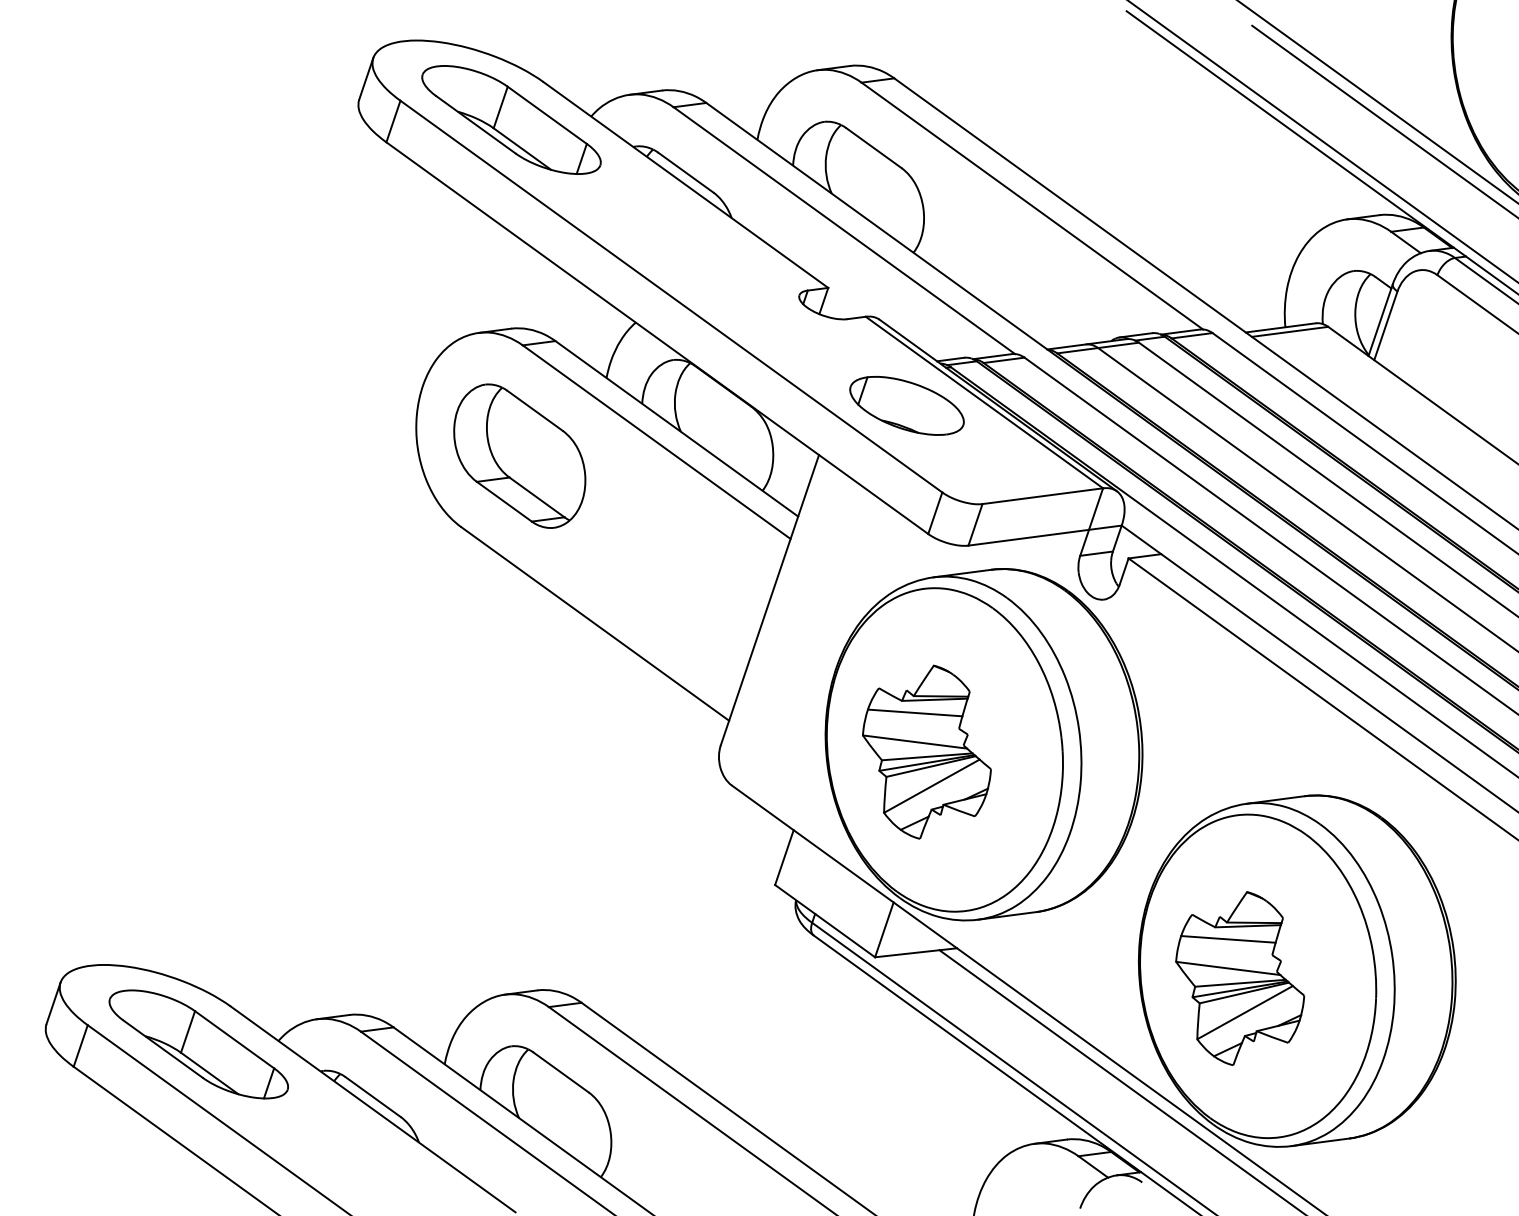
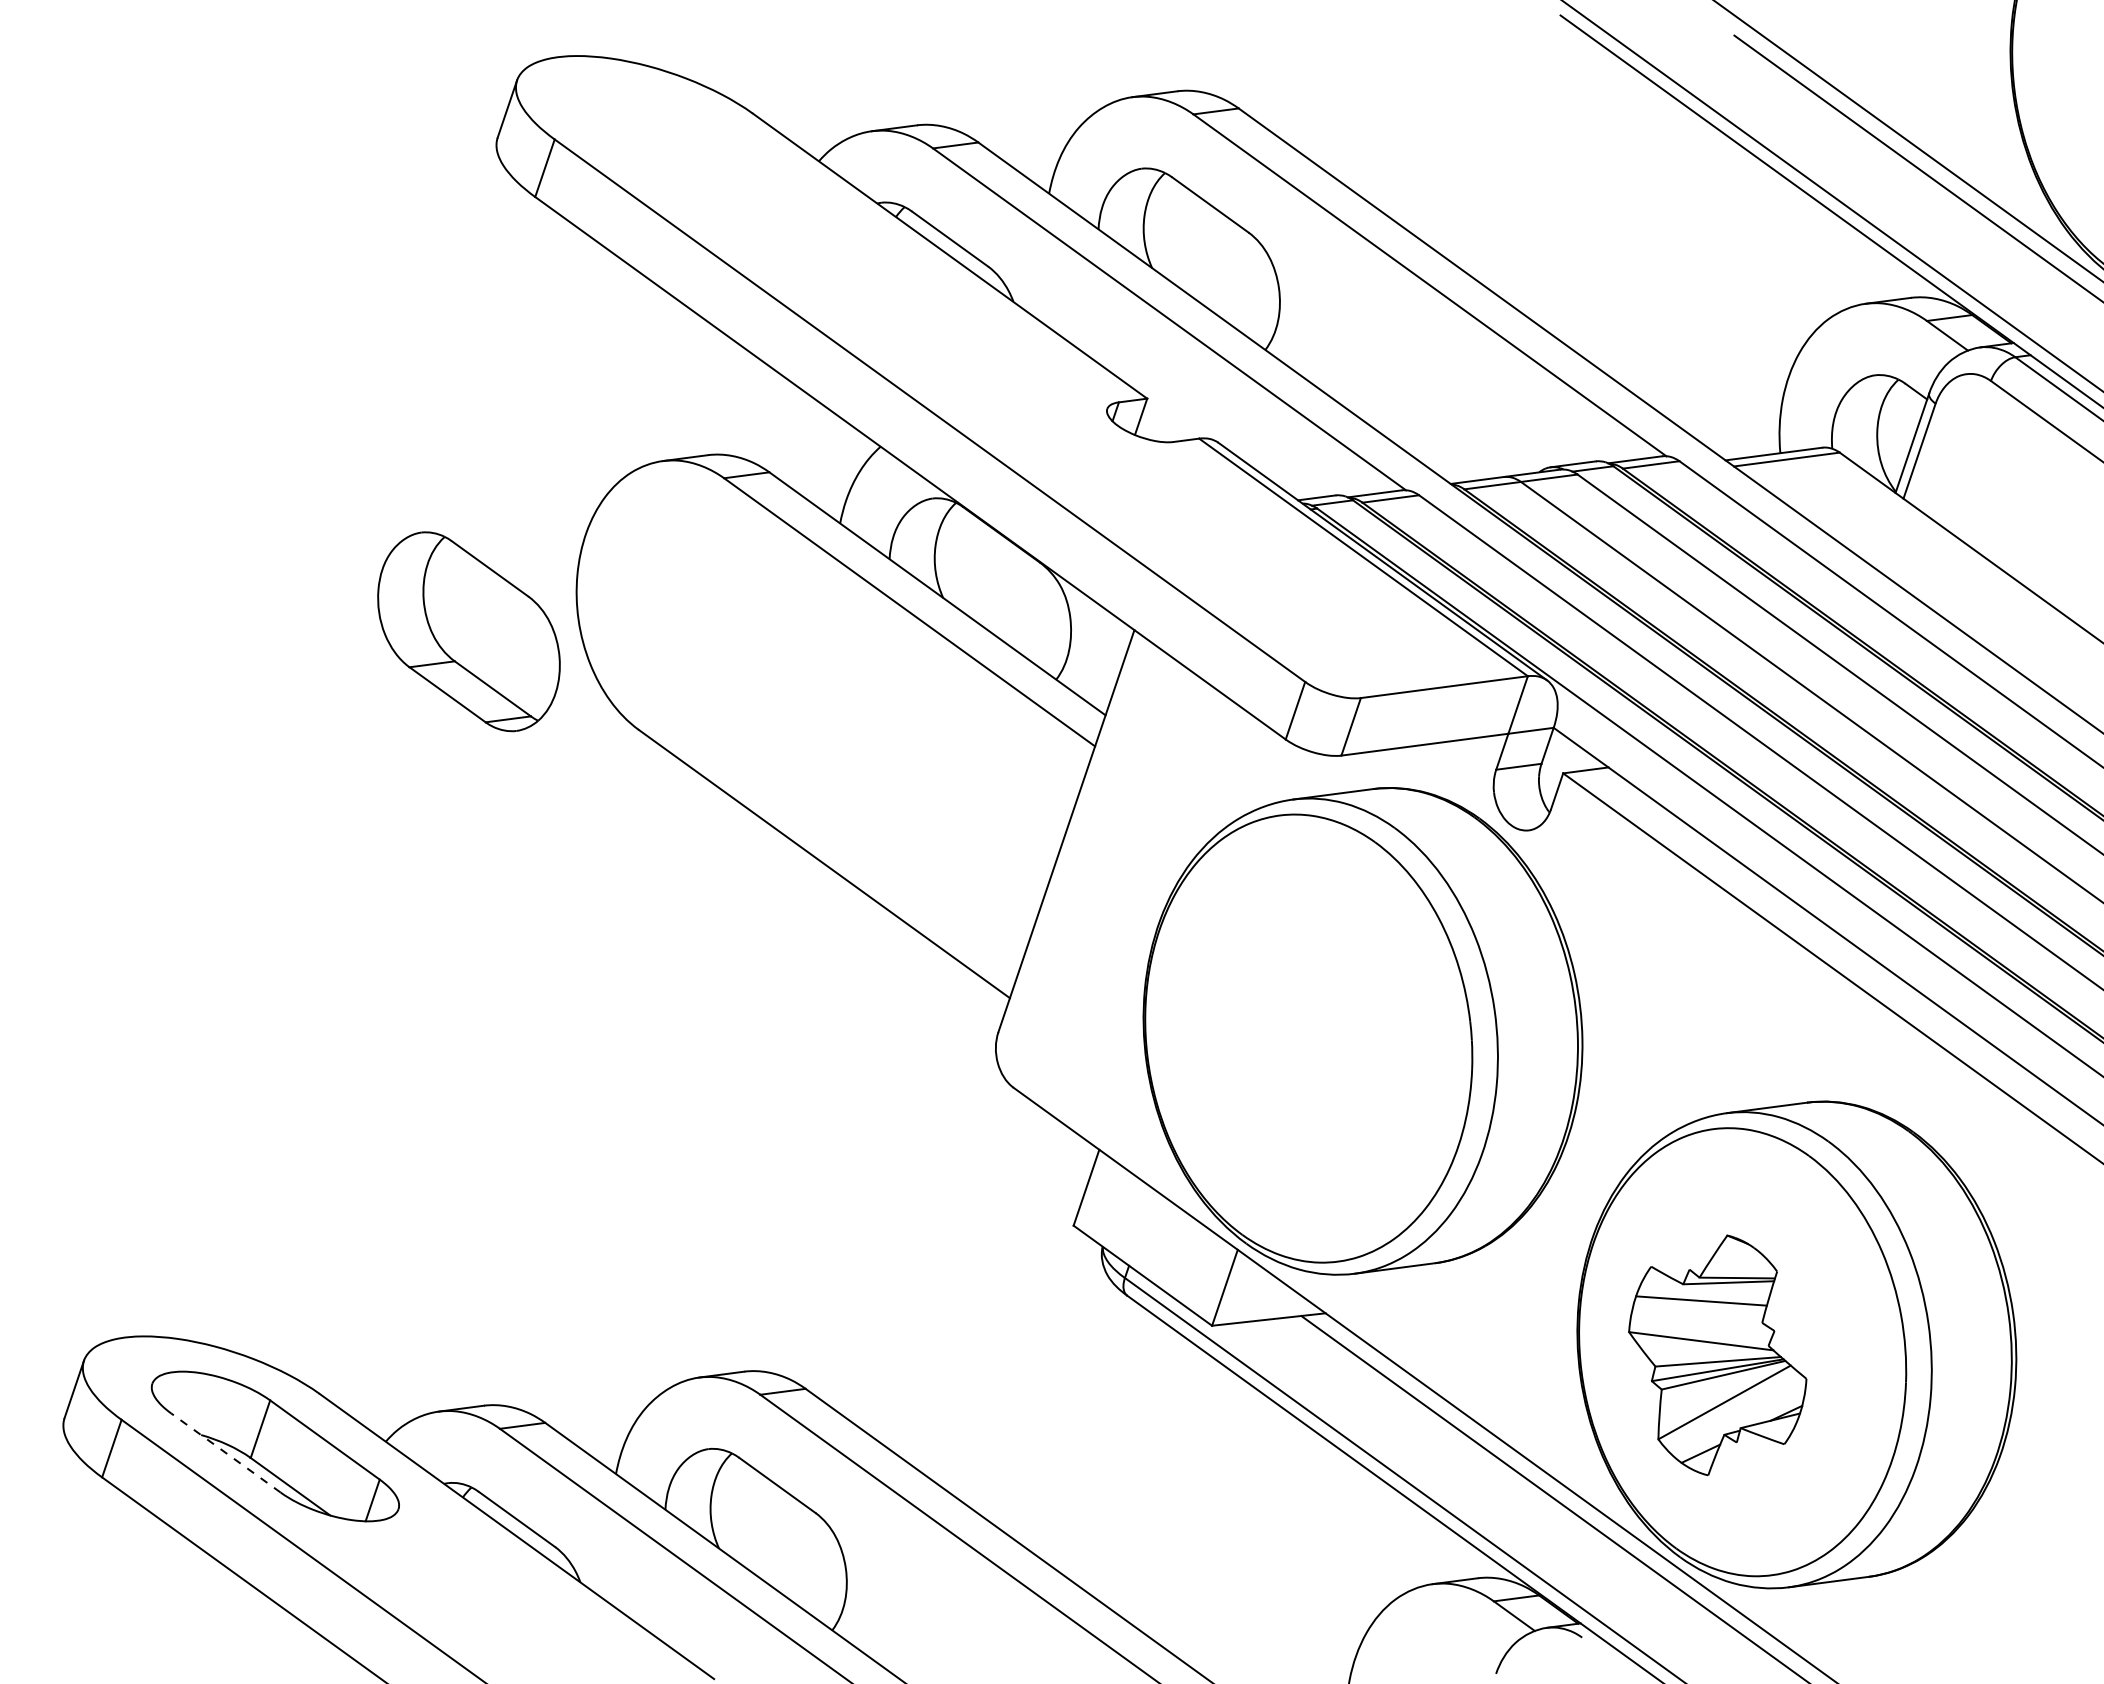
part: (511, 119) -> (708, 165), removed
part: (906, 405) -> (1255, 561), removed
part: (519, 456) -> (468, 631), moved
part: (926, 752) -> (1283, 1041), removed
line: (162, 1048) -> (225, 1452), solid -> dashed

